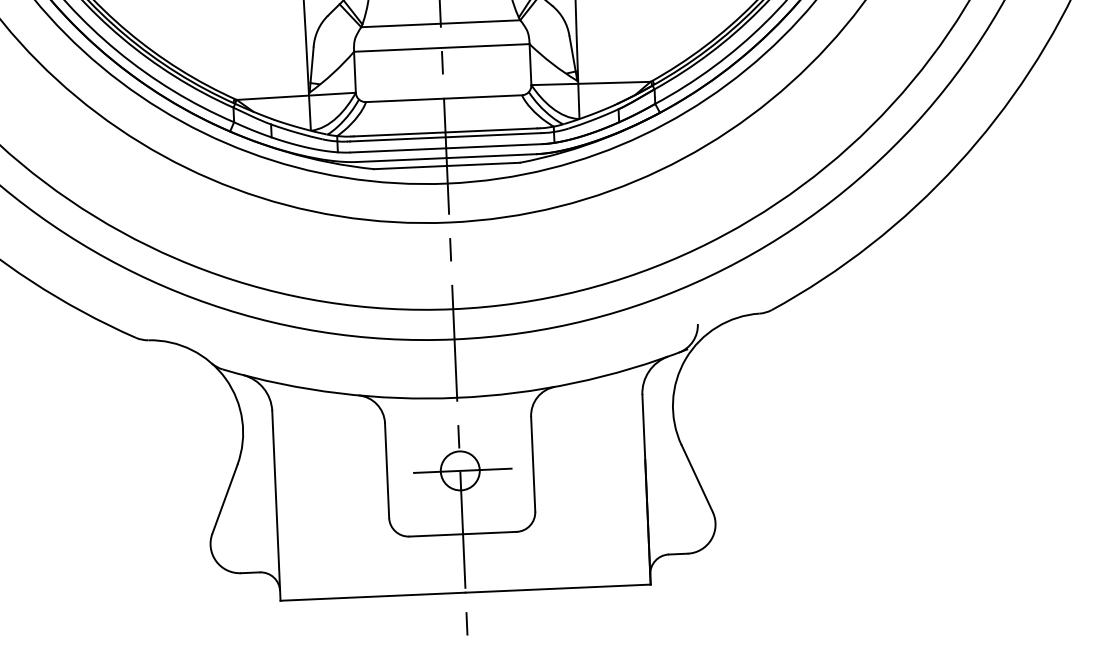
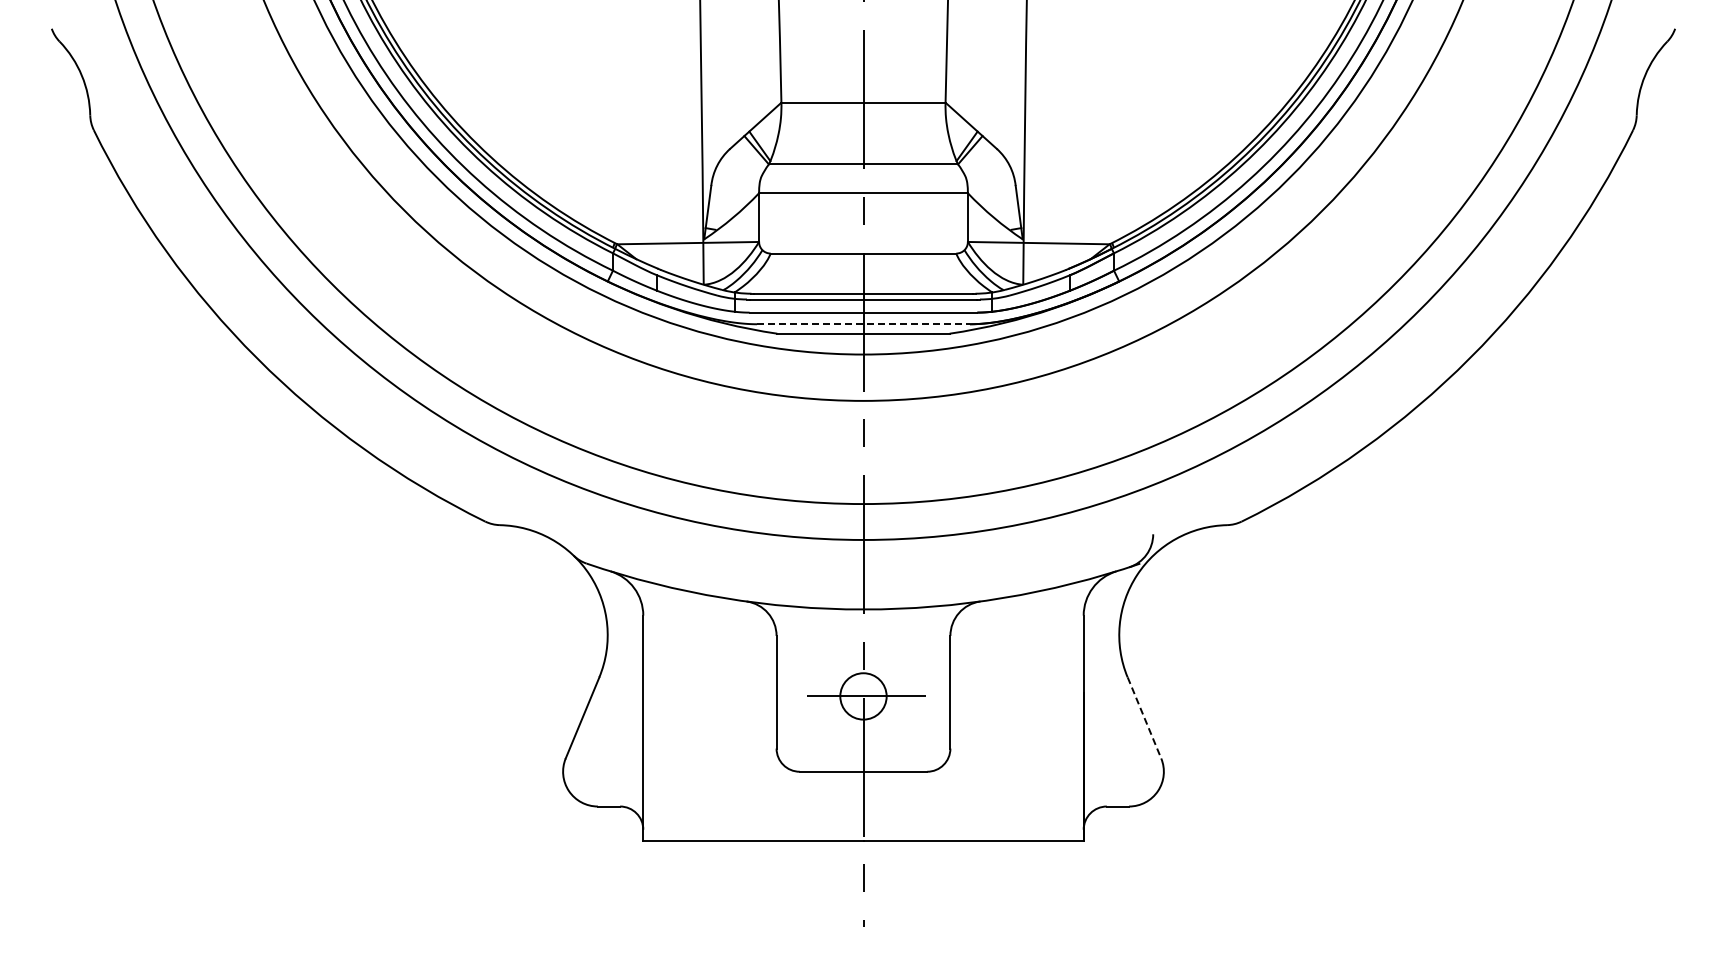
line: (446, 158) -> (863, 324), solid -> dashed
line: (697, 478) -> (1144, 717), solid -> dashed

